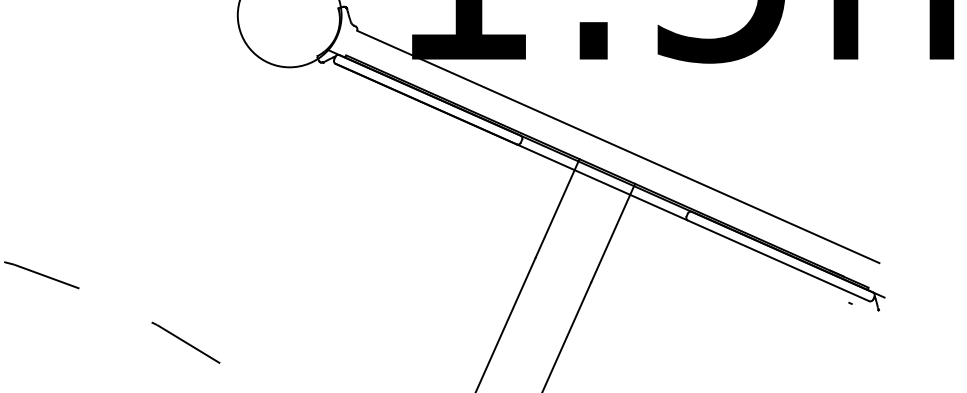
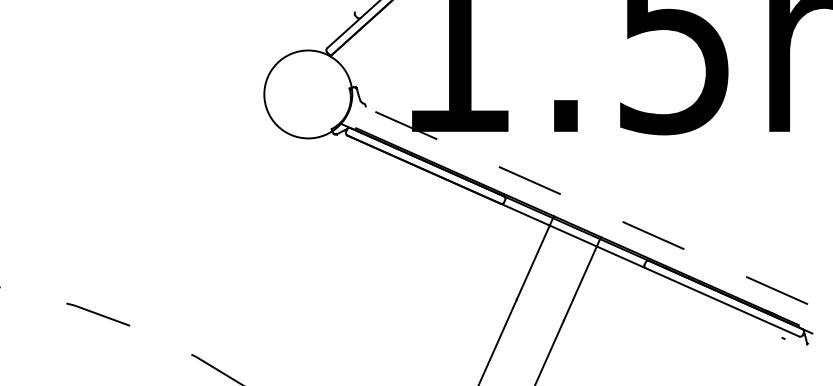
line: (617, 146) -> (586, 205), solid -> dashed

